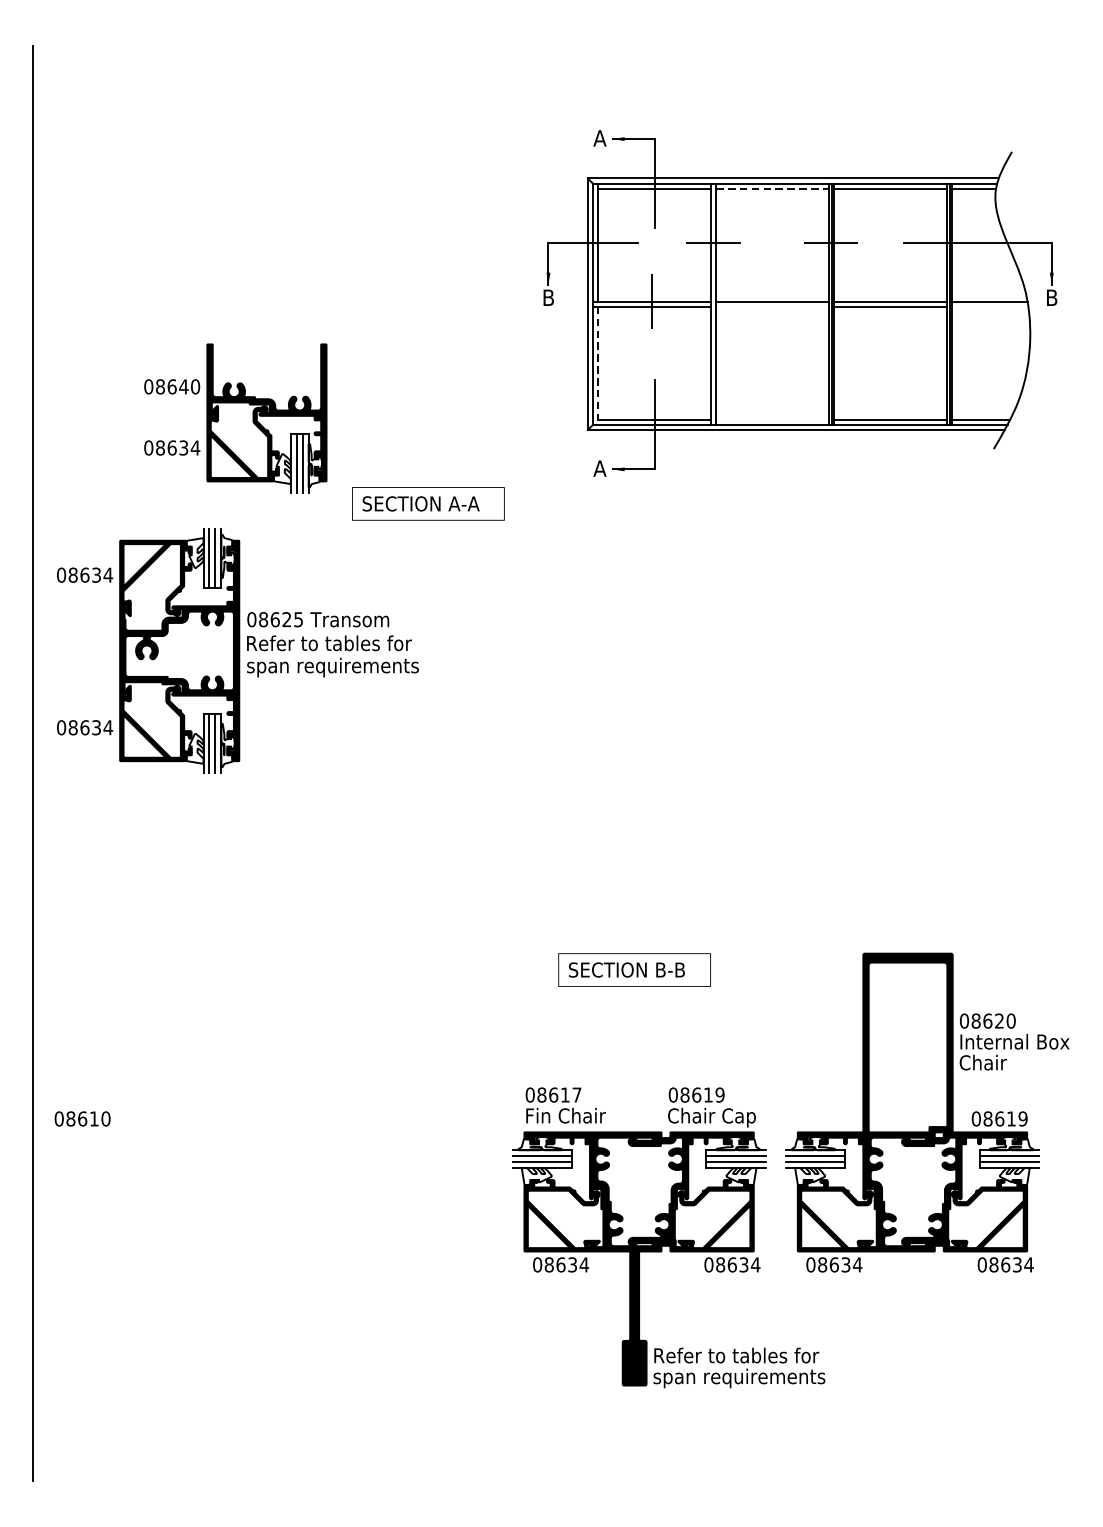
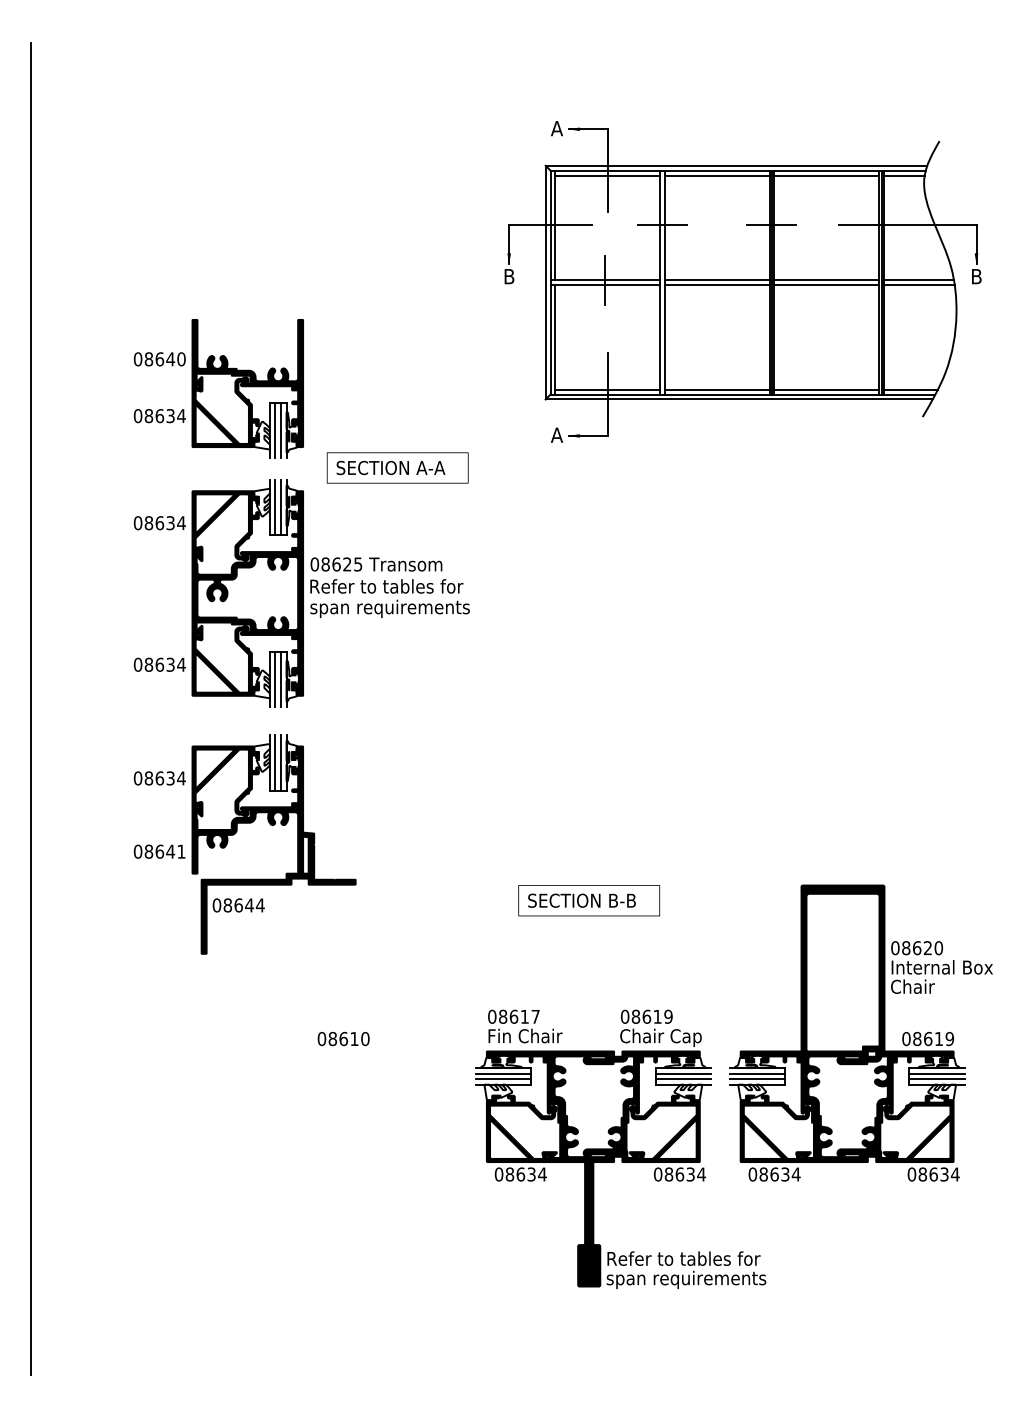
line: (772, 188) -> (717, 175), dashed -> solid
line: (771, 307) -> (716, 285), added
line: (989, 307) -> (918, 285), added
line: (598, 365) -> (555, 339), dashed -> solid
line: (771, 419) -> (716, 389), added
part: (237, 650) -> (301, 593), moved
part: (253, 898) -> (235, 834), added
text: (82, 1119) -> (343, 1039), moved

